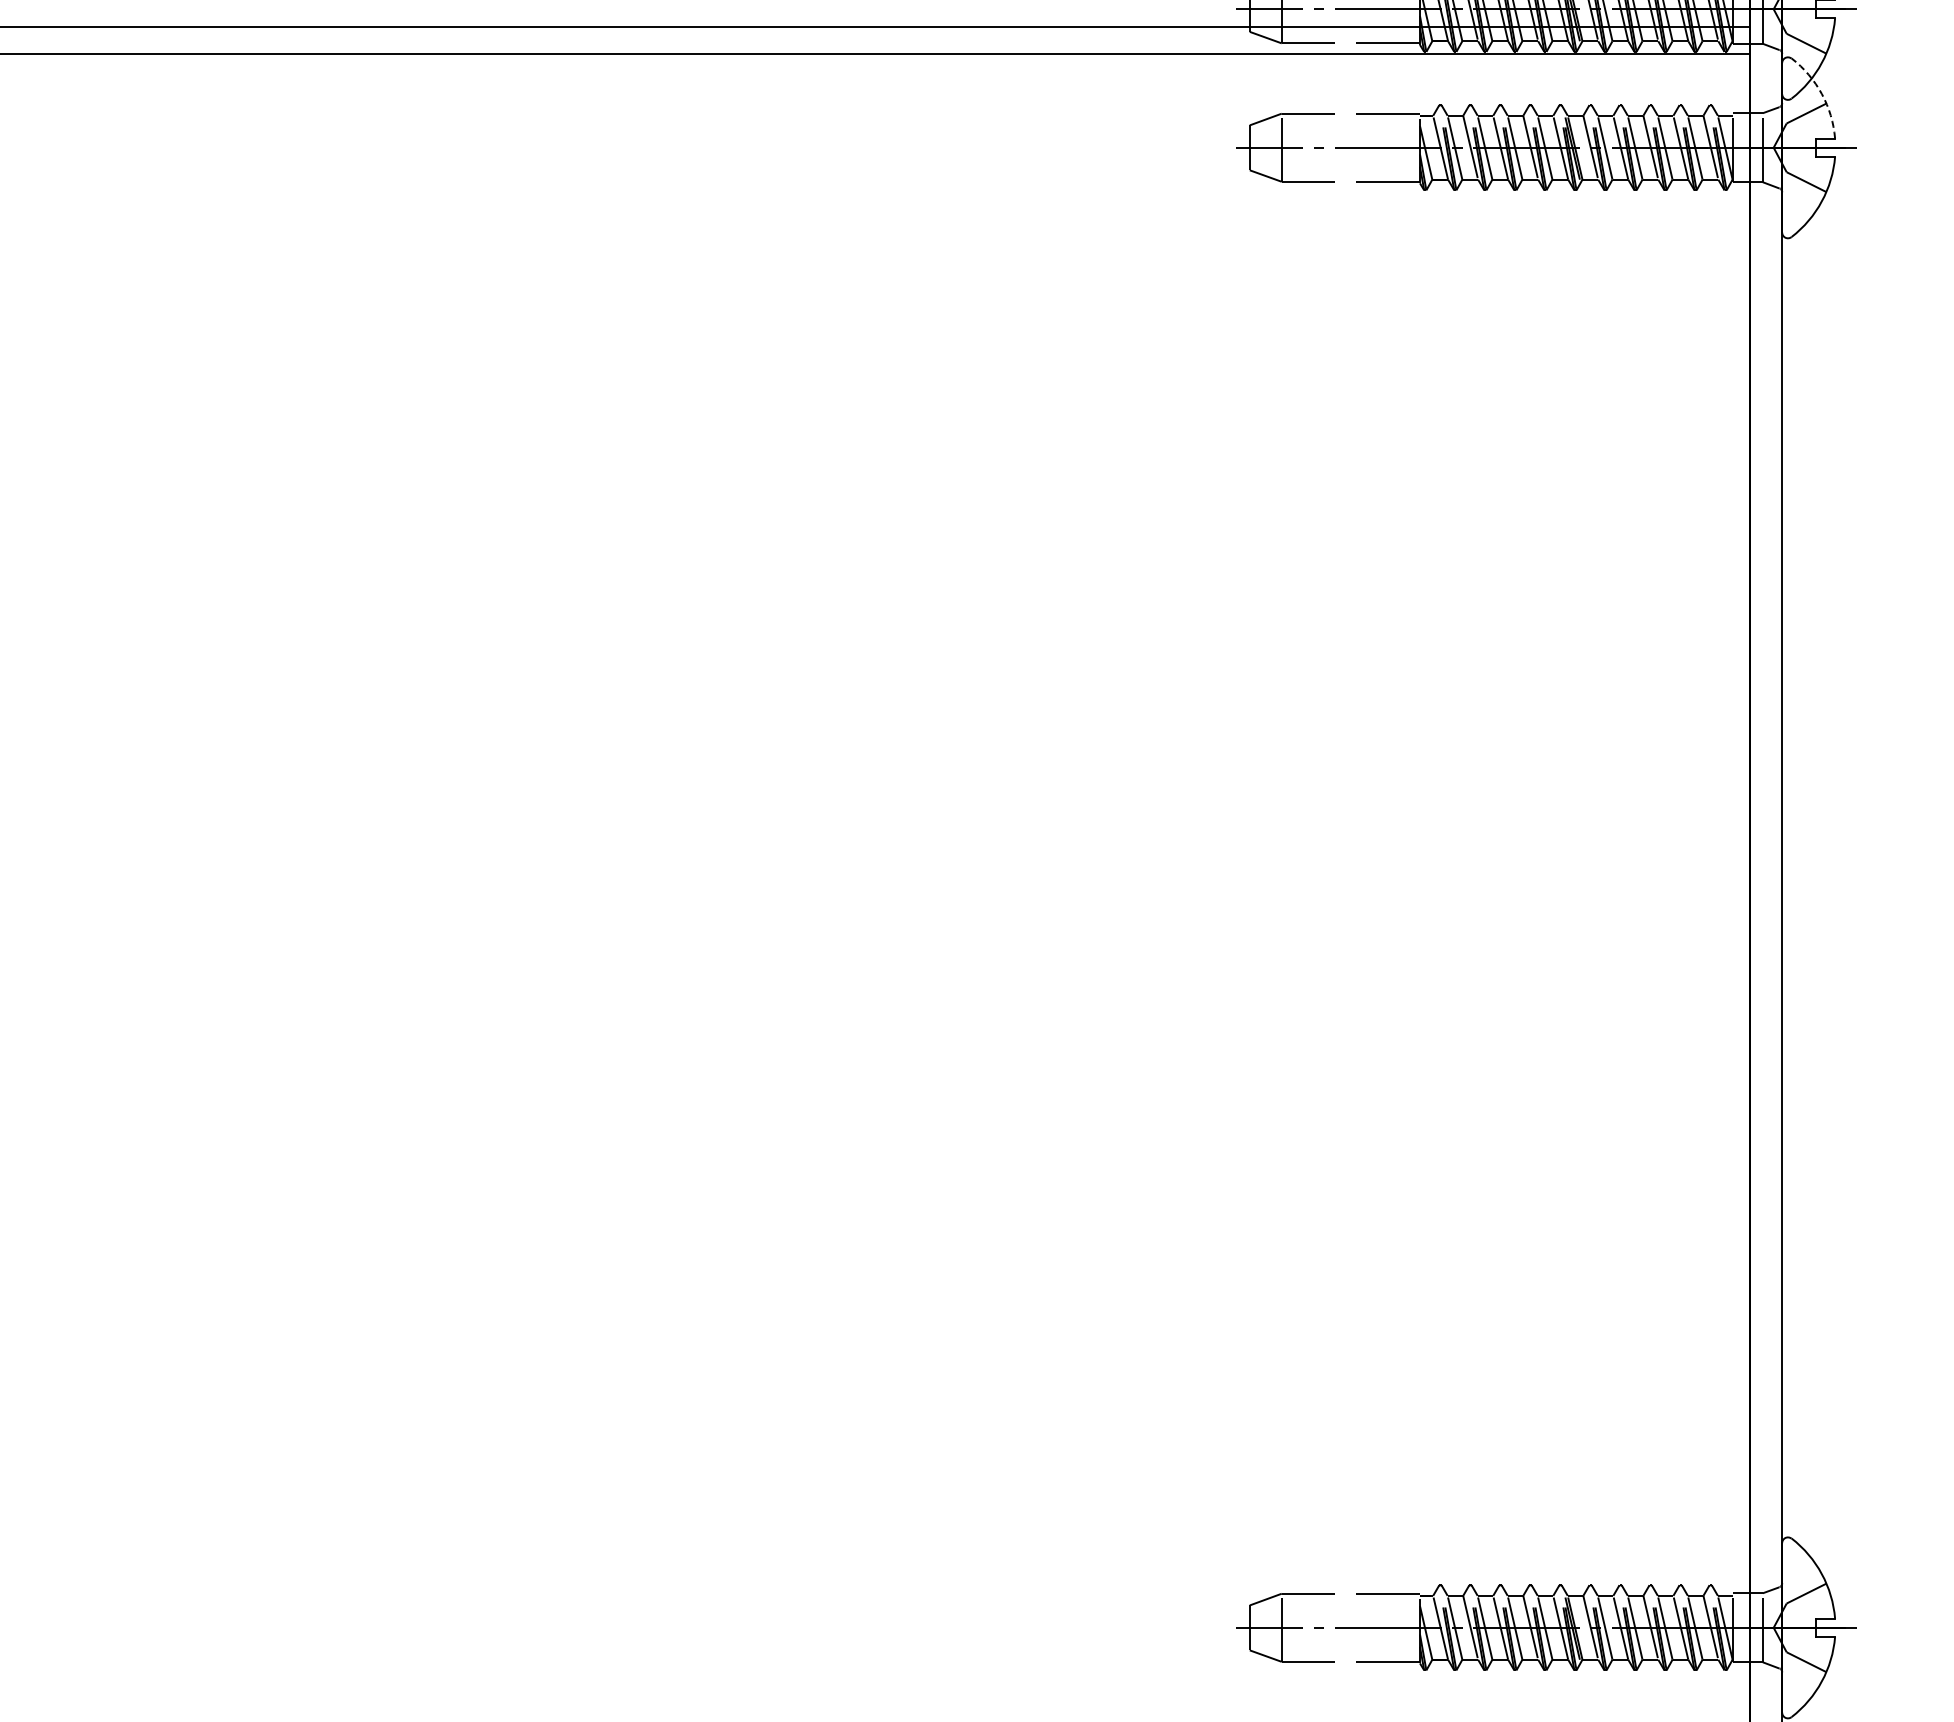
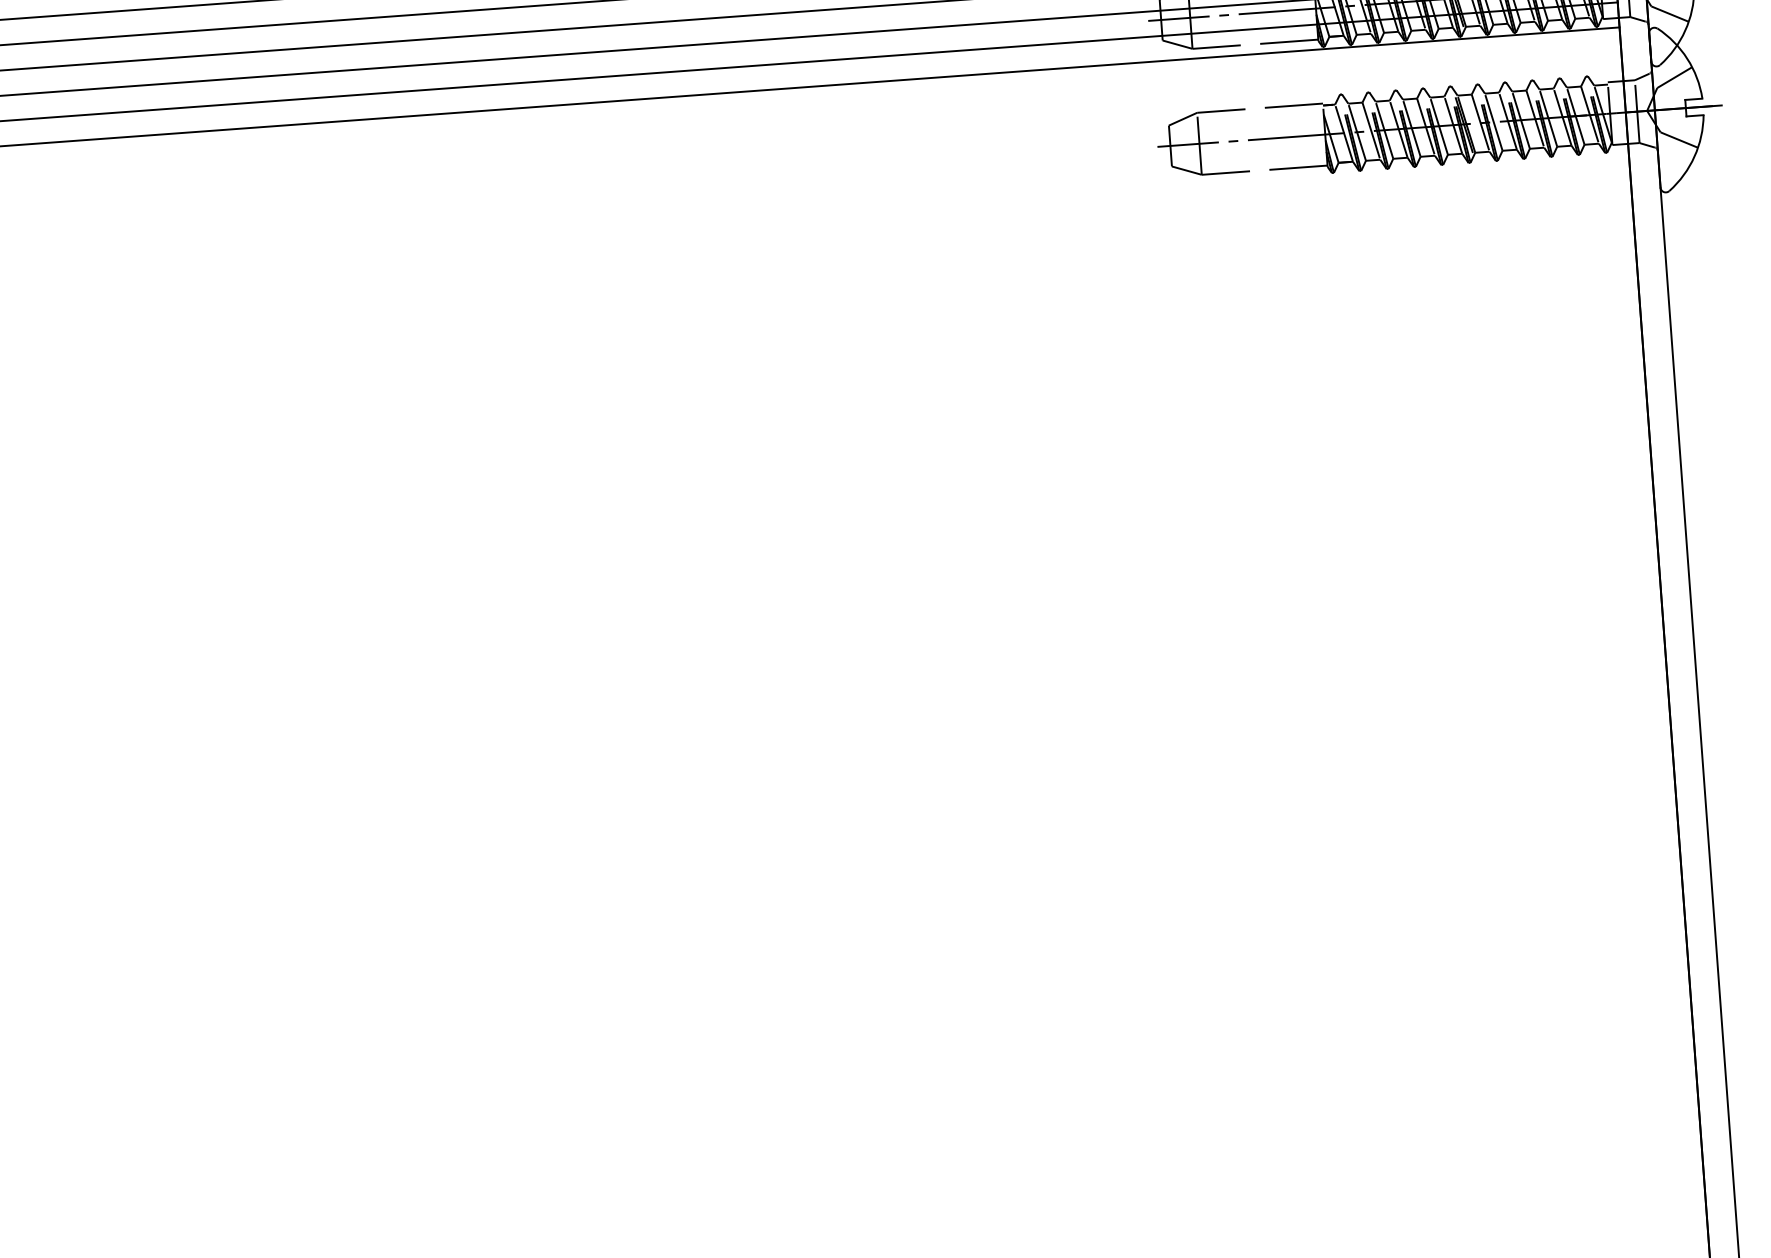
arc: (1821, 93) -> (1686, 58), dashed -> solid

